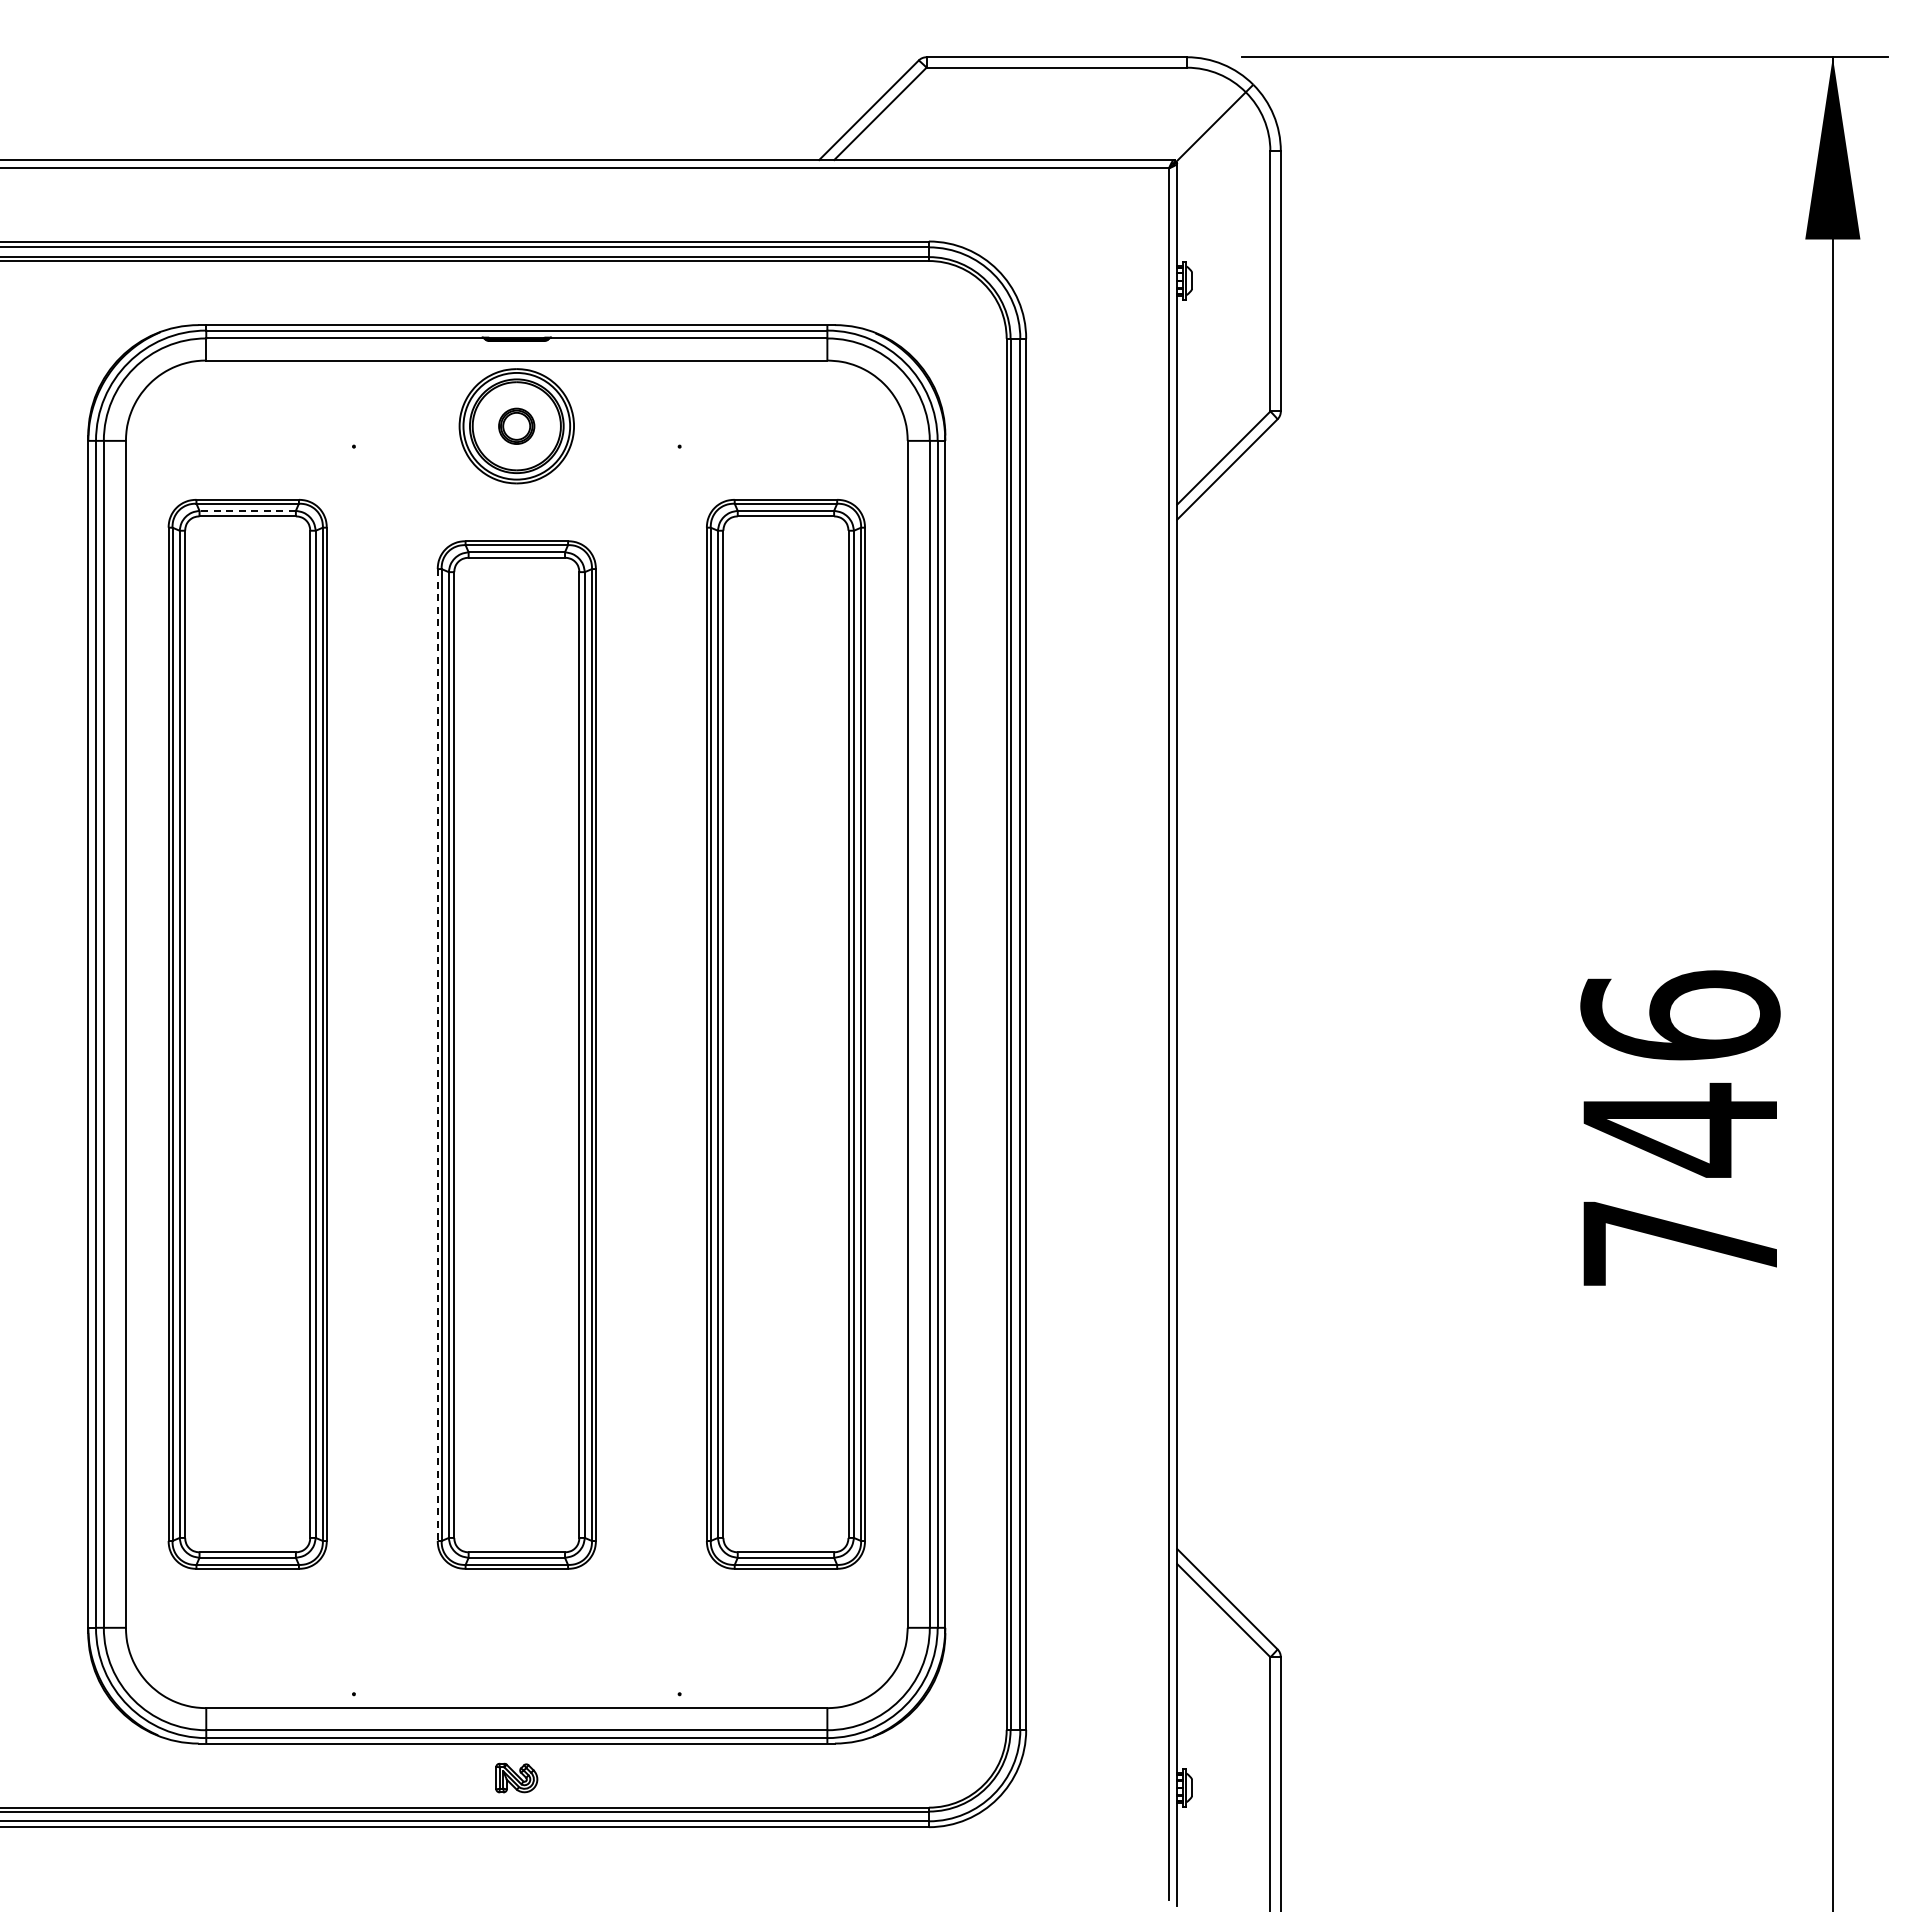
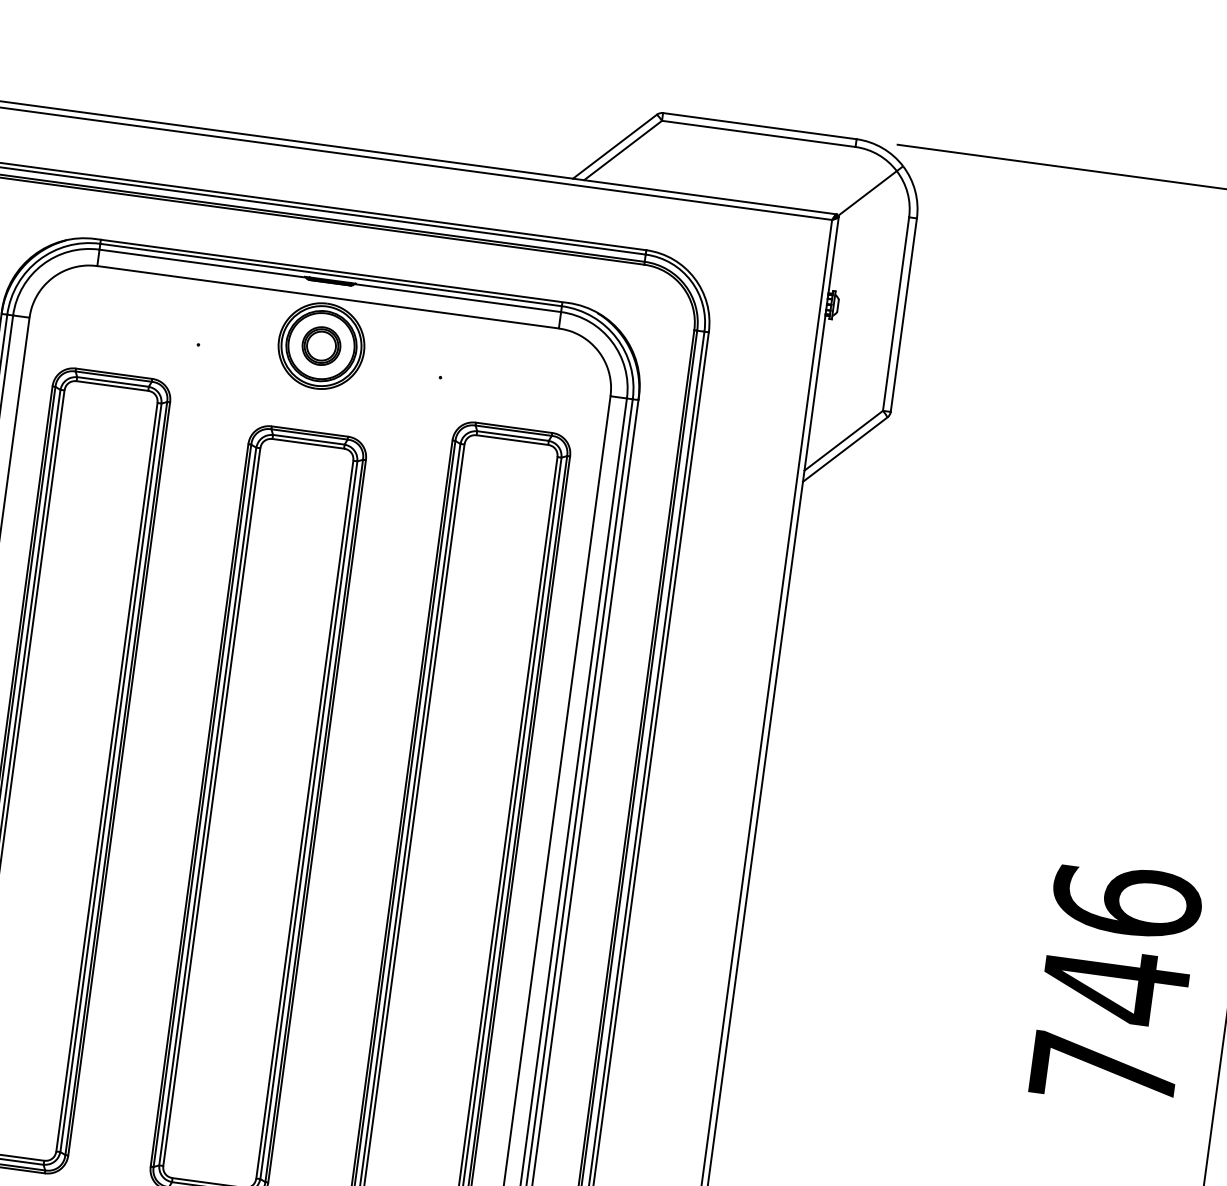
part: (516, 426) -> (321, 346), size x1.43
line: (247, 510) -> (112, 381), dashed -> solid
line: (437, 1055) -> (199, 805), dashed -> solid

